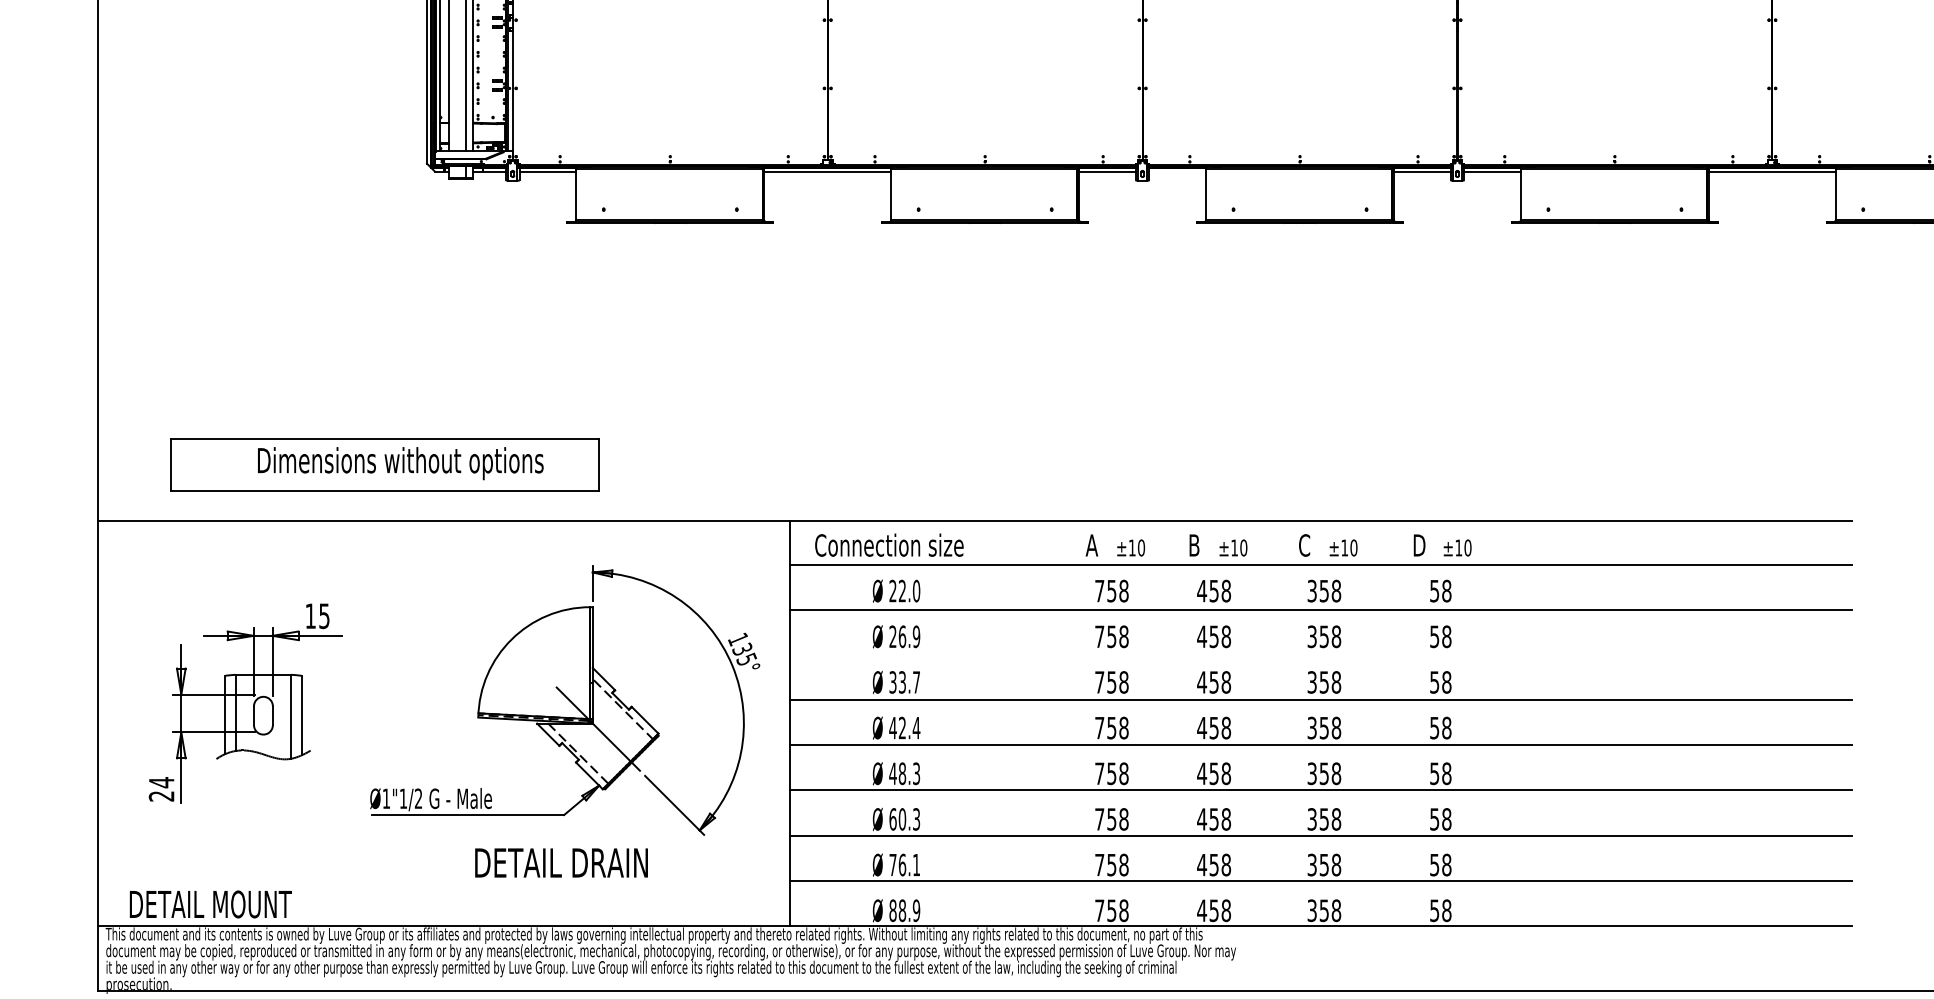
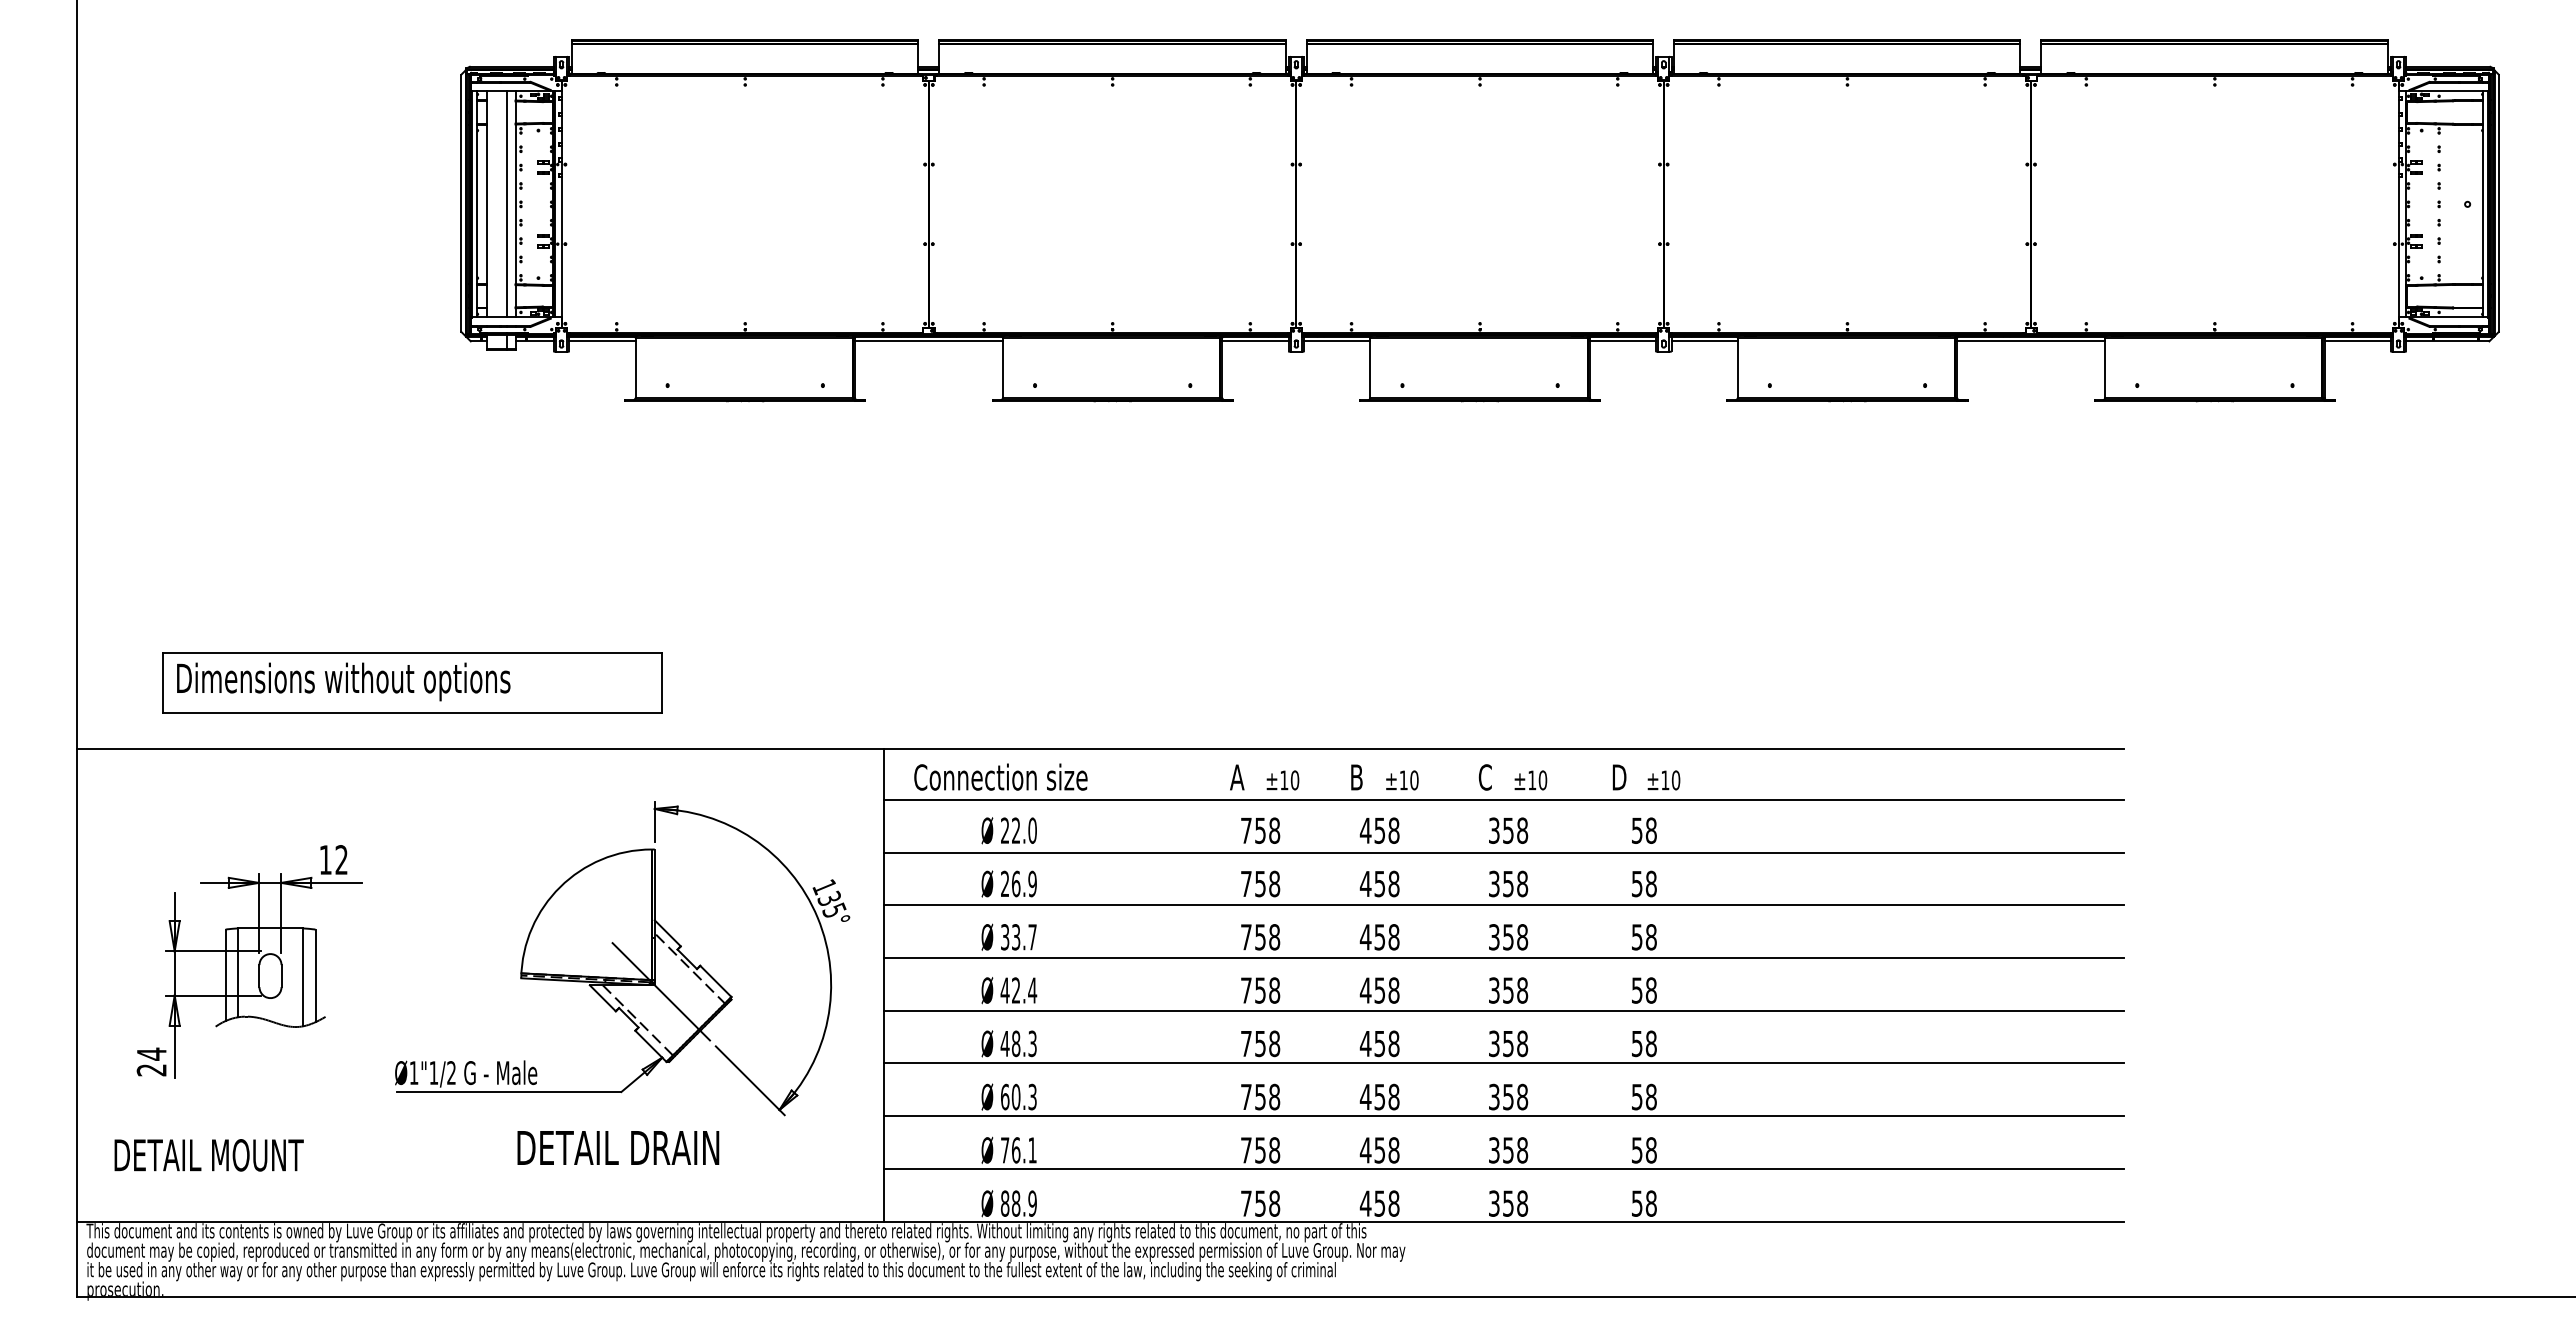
line: (1177, 171) -> (1337, 341), added
text: (400, 463) -> (343, 681), moved
text: (324, 616) -> (341, 860), 15 -> 12
line: (1320, 655) -> (1504, 905), added
text: (210, 904) -> (208, 1155), moved

